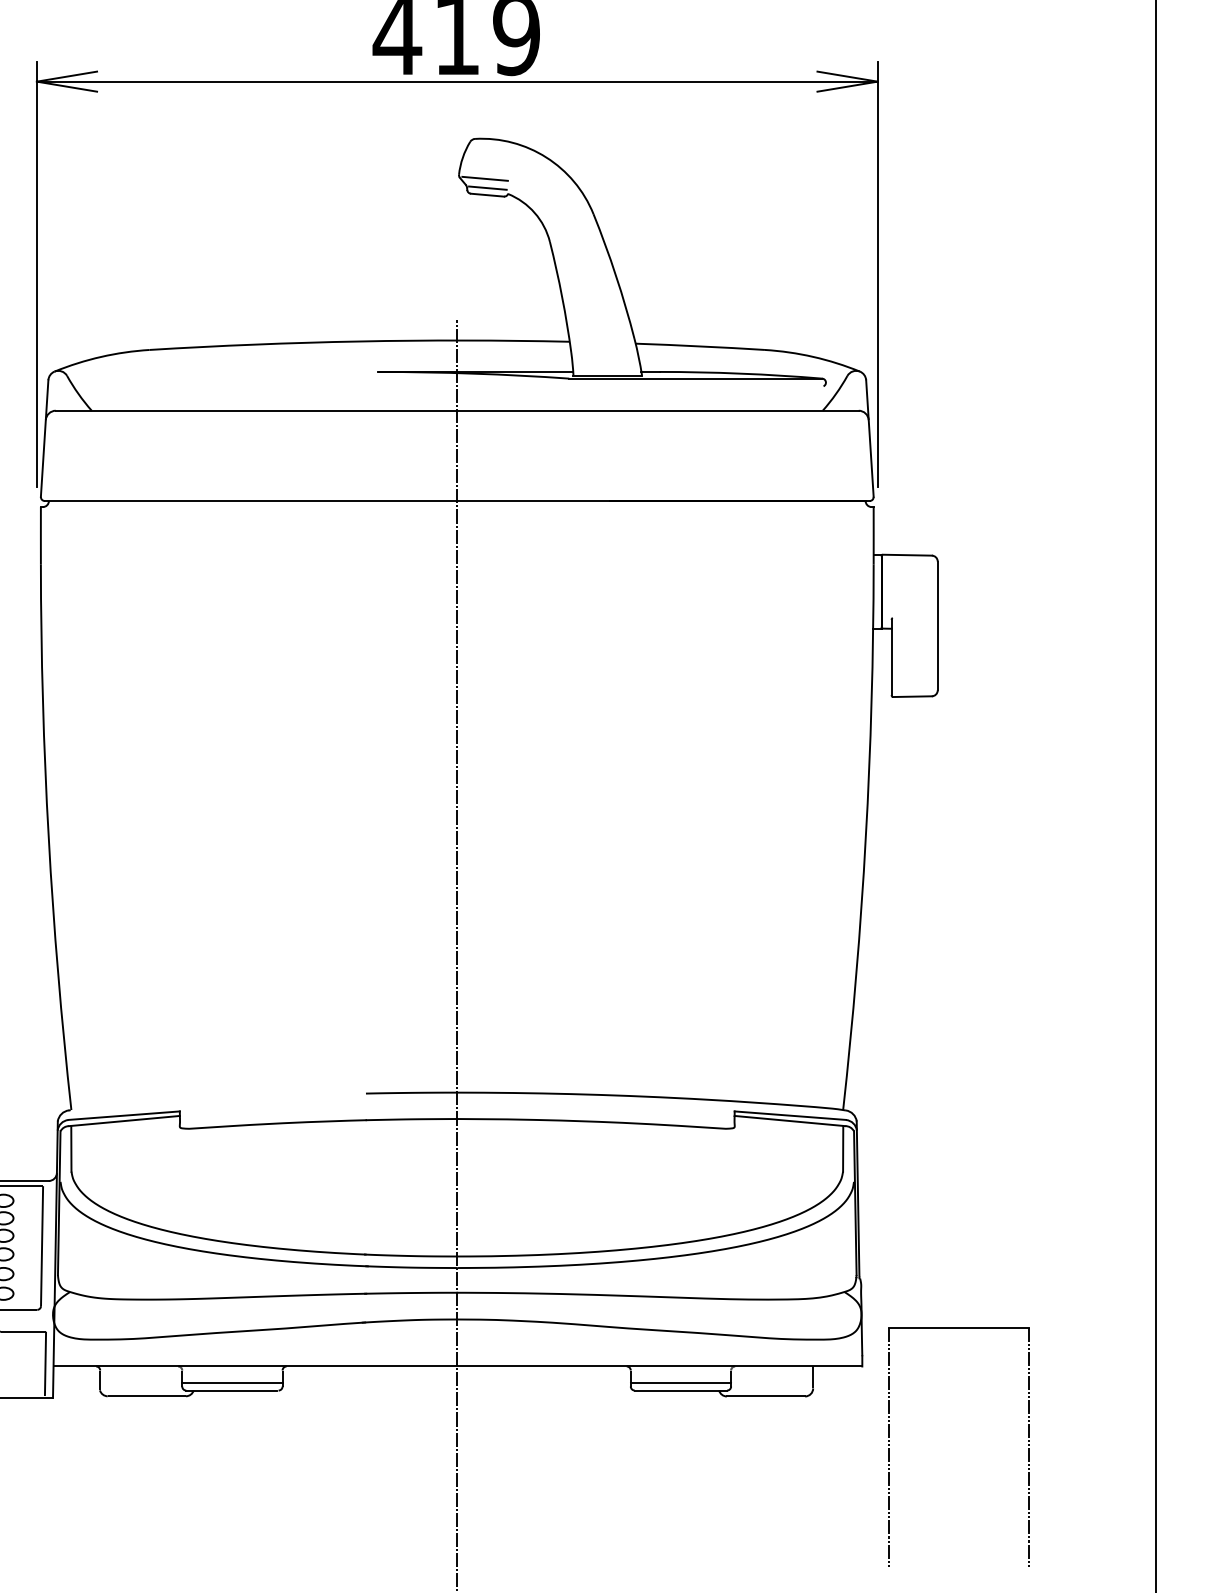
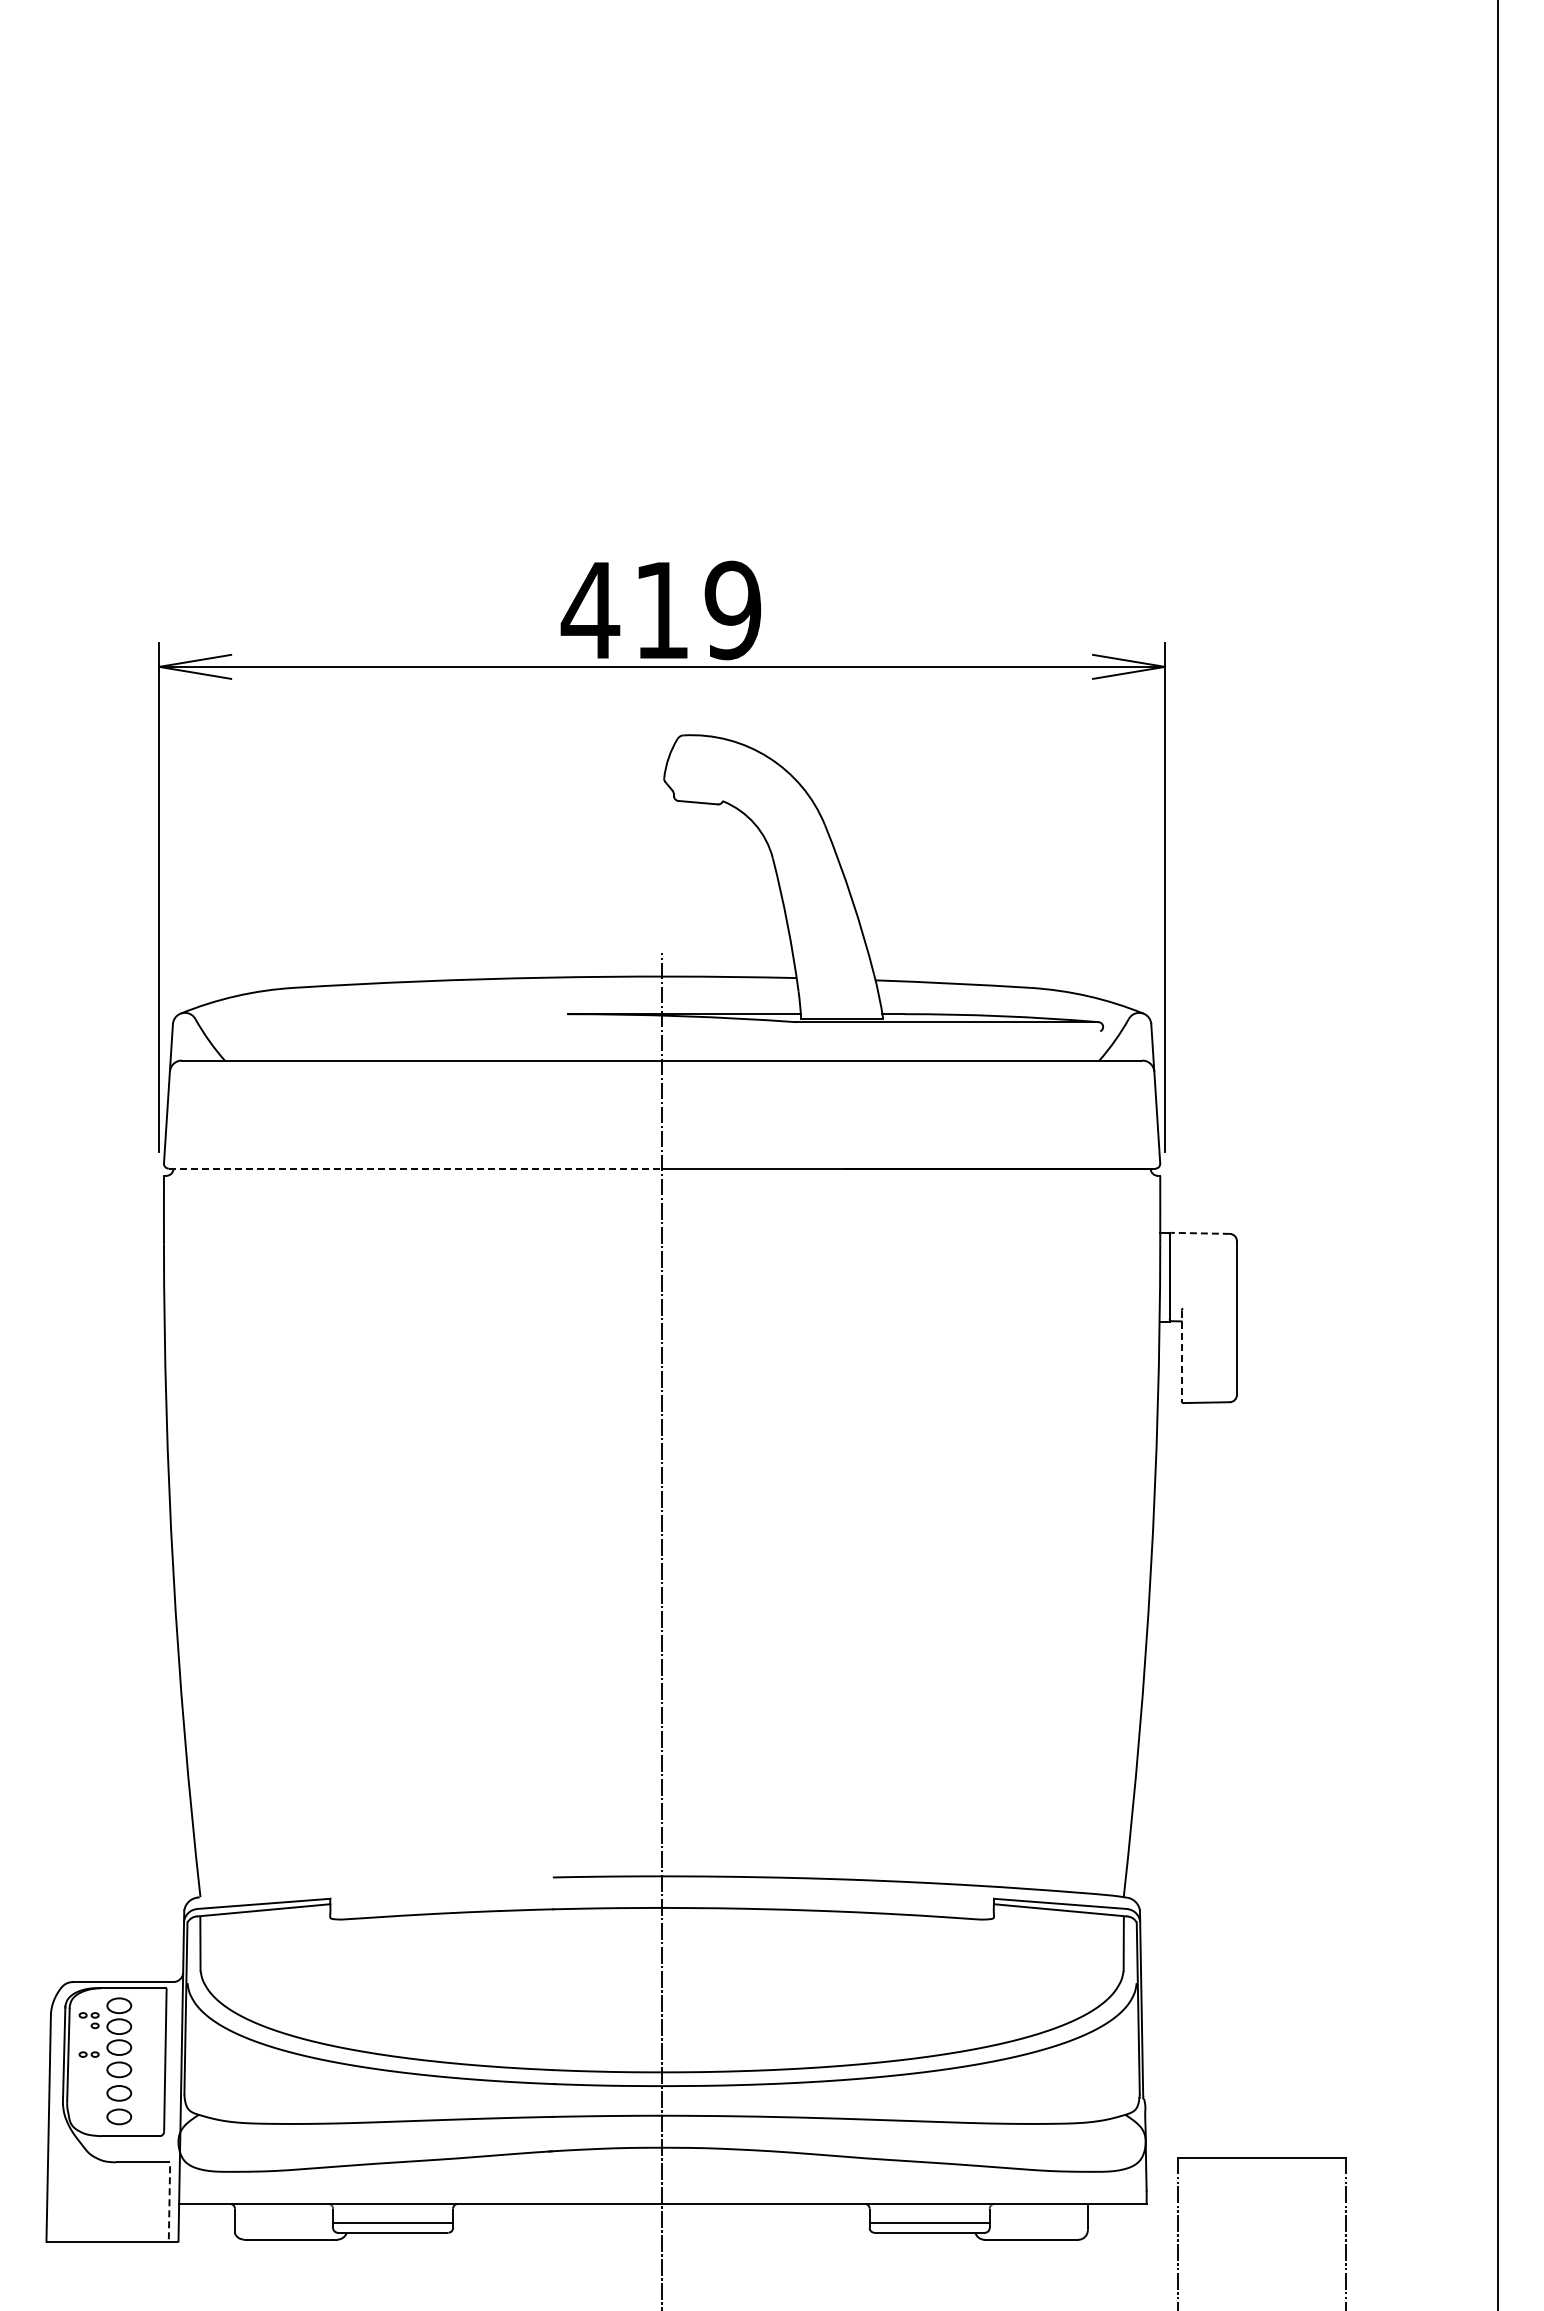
line: (485, 178) -> (695, 782), removed
line: (487, 188) -> (698, 794), removed
line: (251, 500) -> (415, 1168), solid -> dashed
line: (907, 555) -> (1200, 1233), solid -> dashed
line: (891, 658) -> (1181, 1356), solid -> dashed
line: (45, 1363) -> (169, 2200), solid -> dashed

